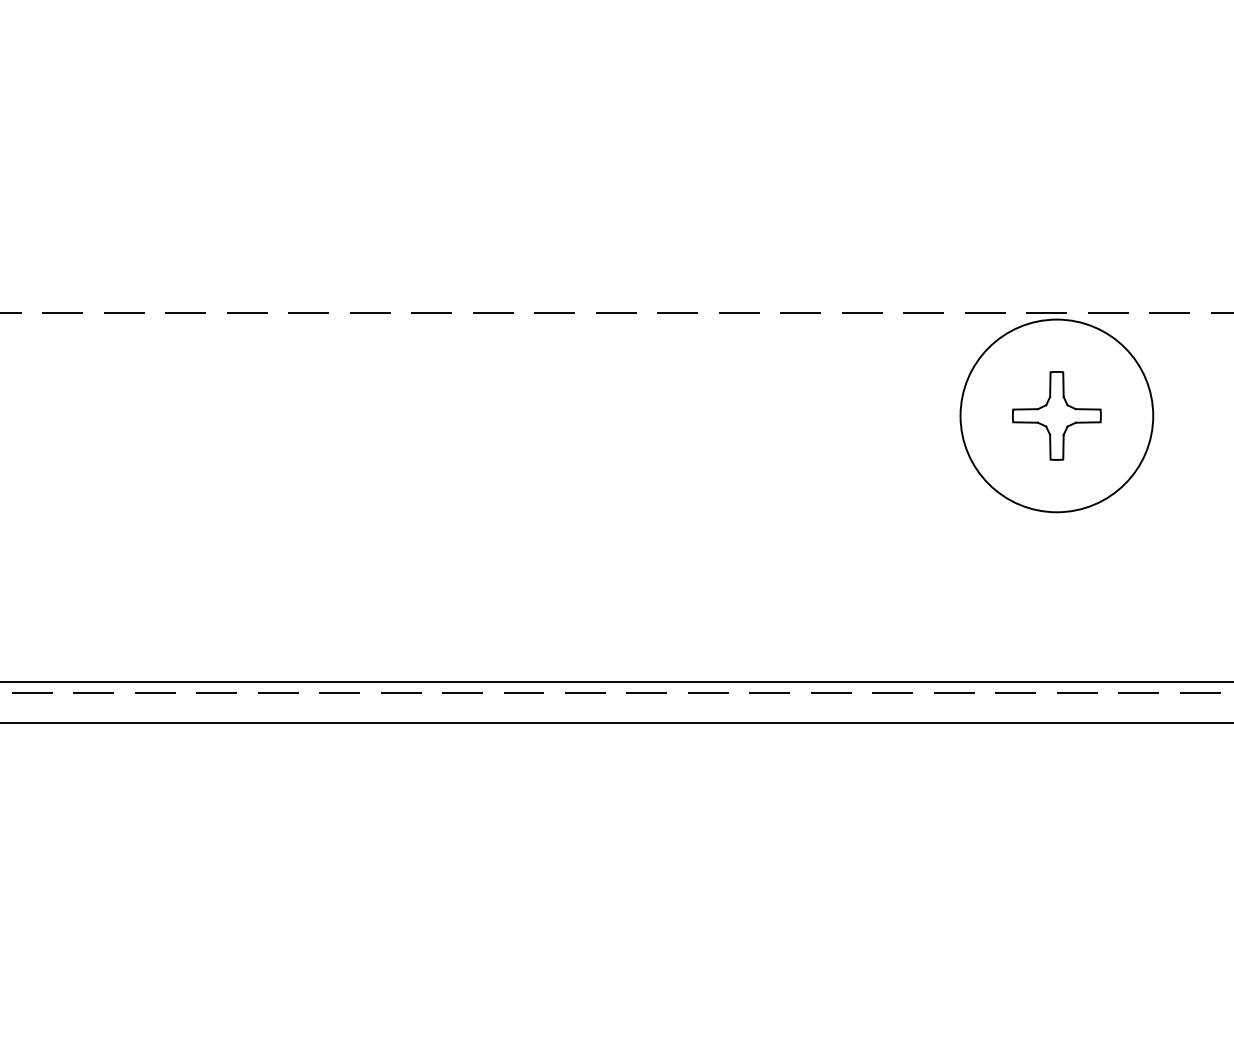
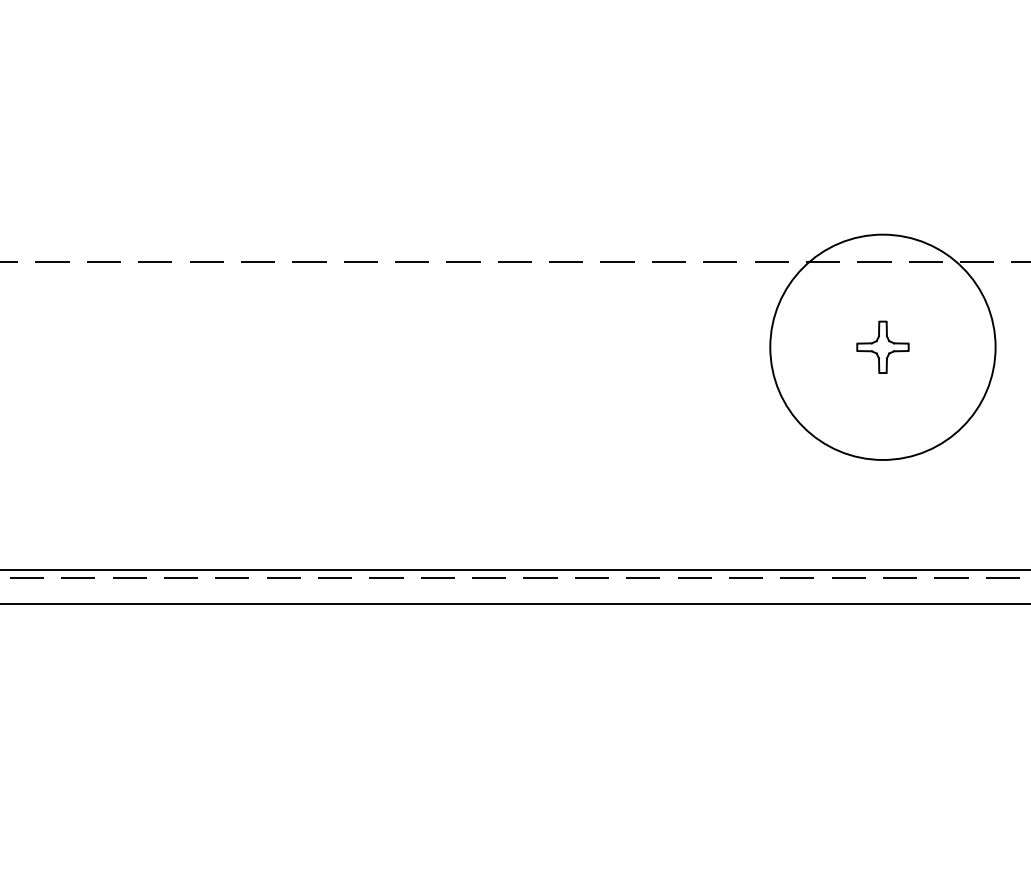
circle: (1056, 415) -> (882, 346), size x1.4
part: (1056, 415) -> (882, 346), size x0.7

